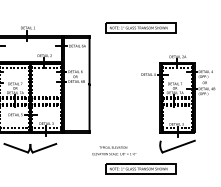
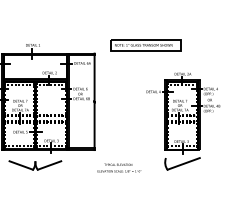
part: (140, 169) -> (145, 186), removed

